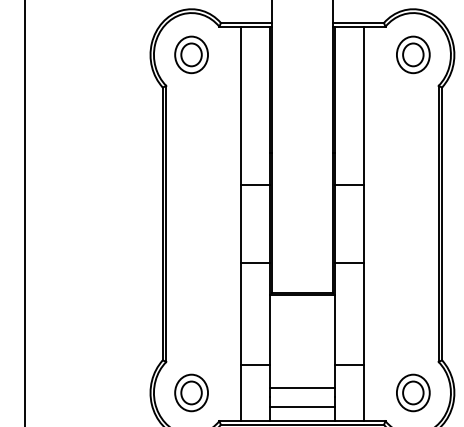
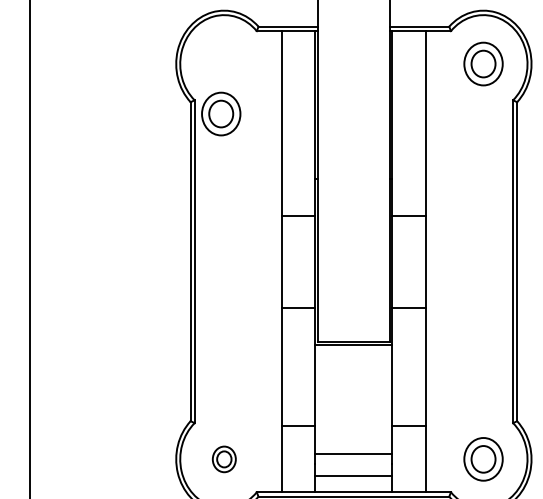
part: (191, 54) -> (221, 113), moved
part: (191, 393) -> (224, 459), size x0.6

